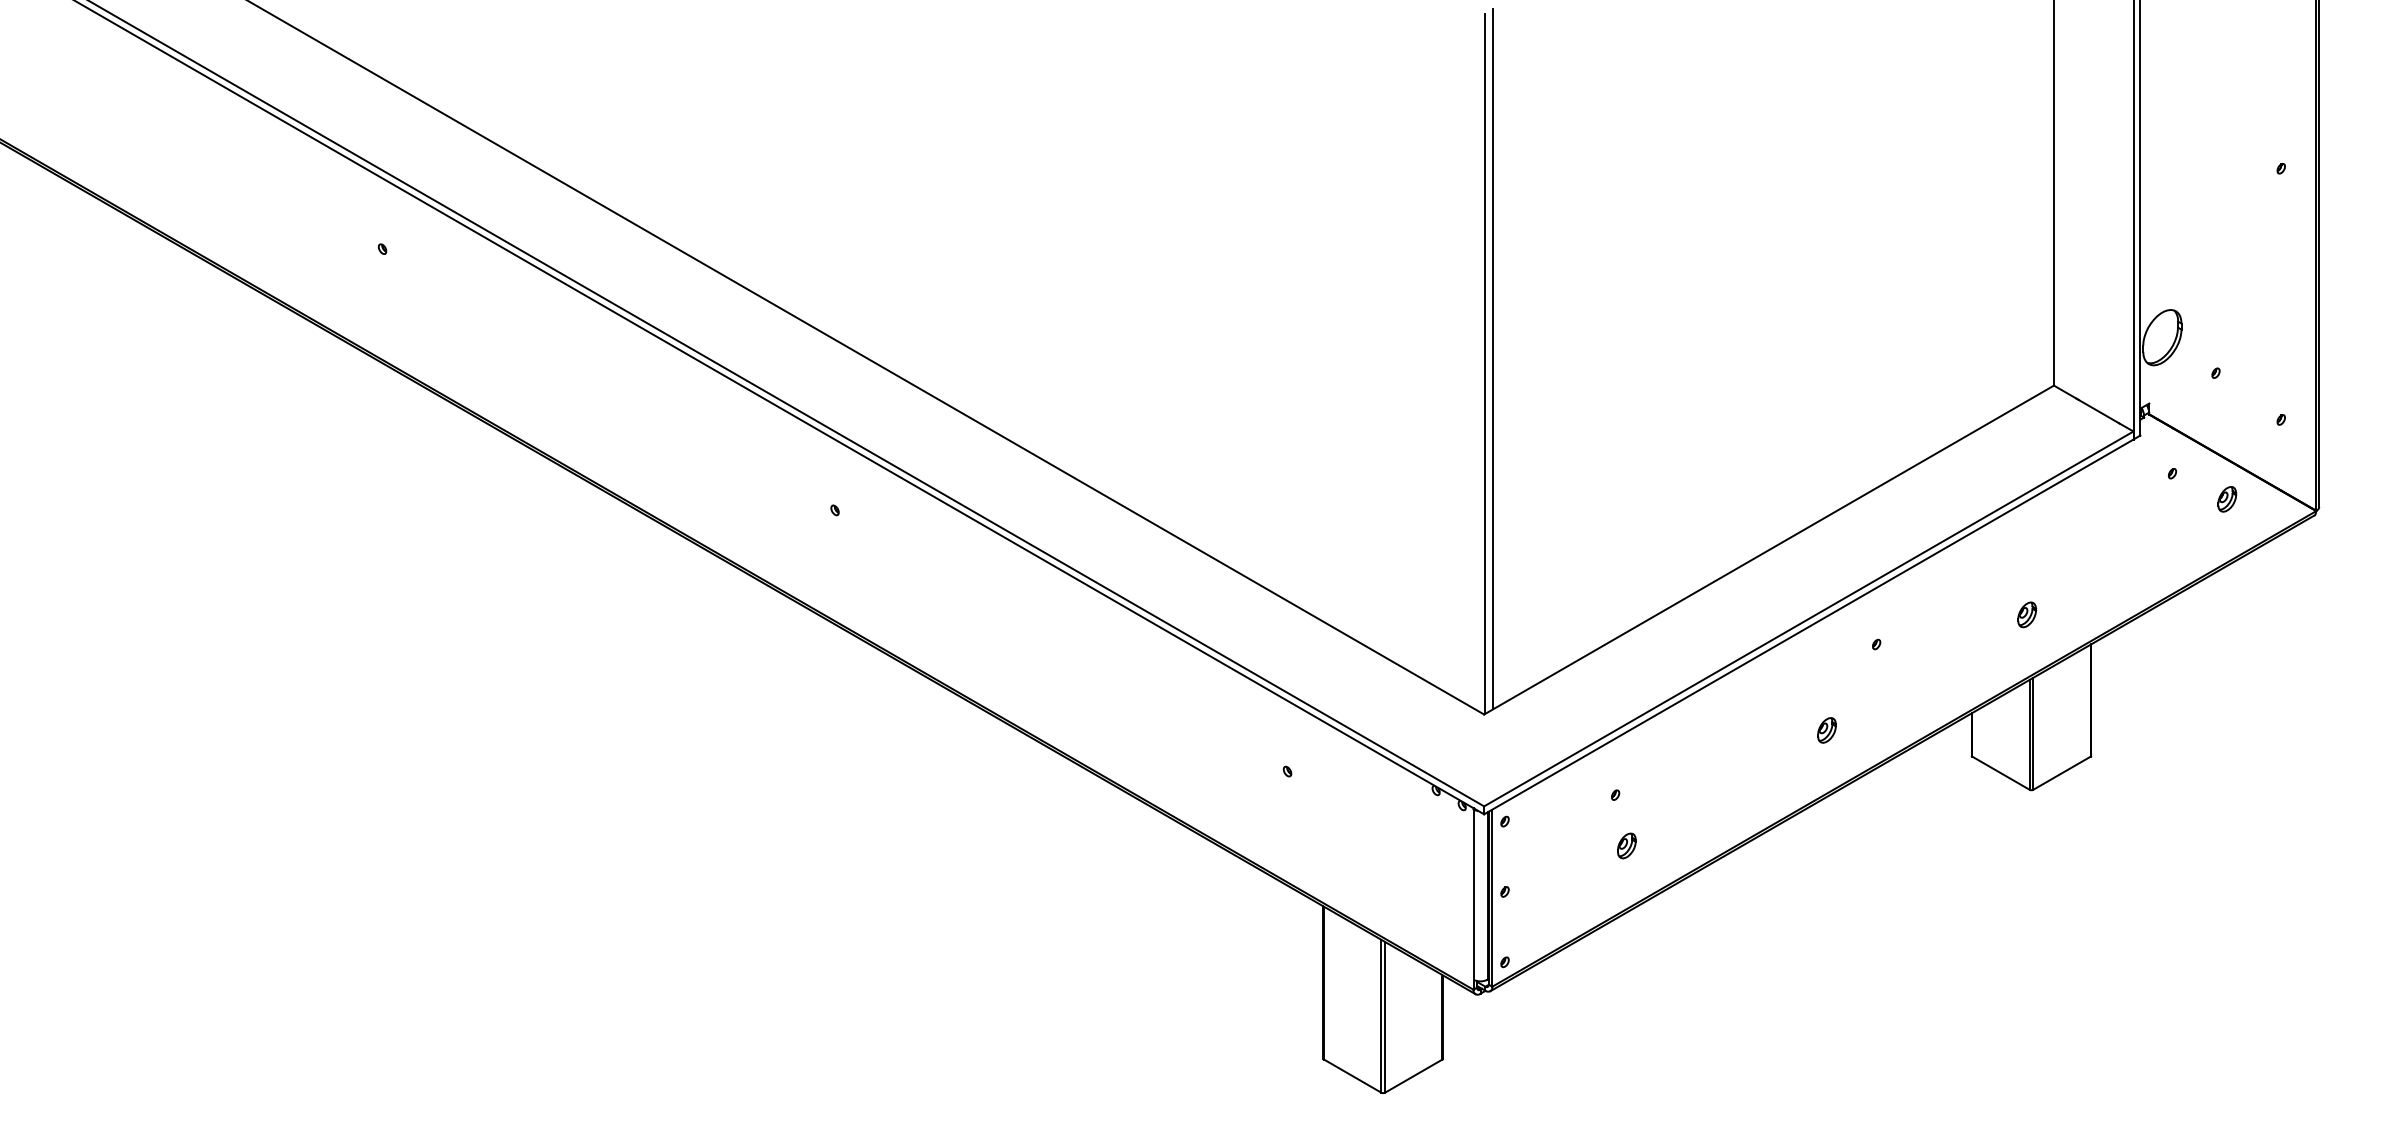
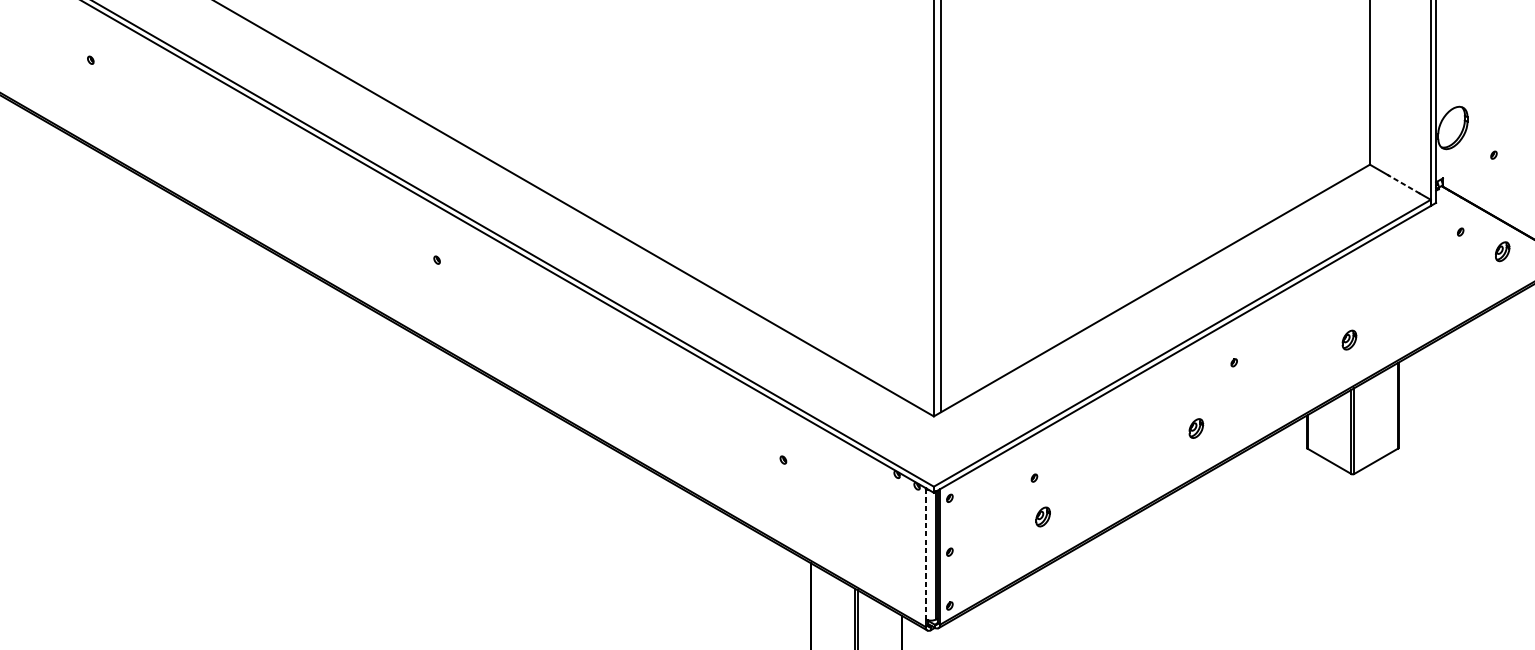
line: (2098, 411) -> (1404, 184), solid -> dashed
line: (1473, 895) -> (925, 554), solid -> dashed

